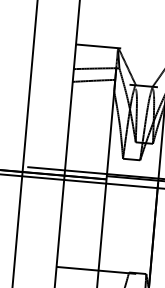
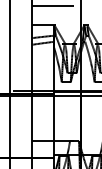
line: (117, 11) -> (52, 6), added

